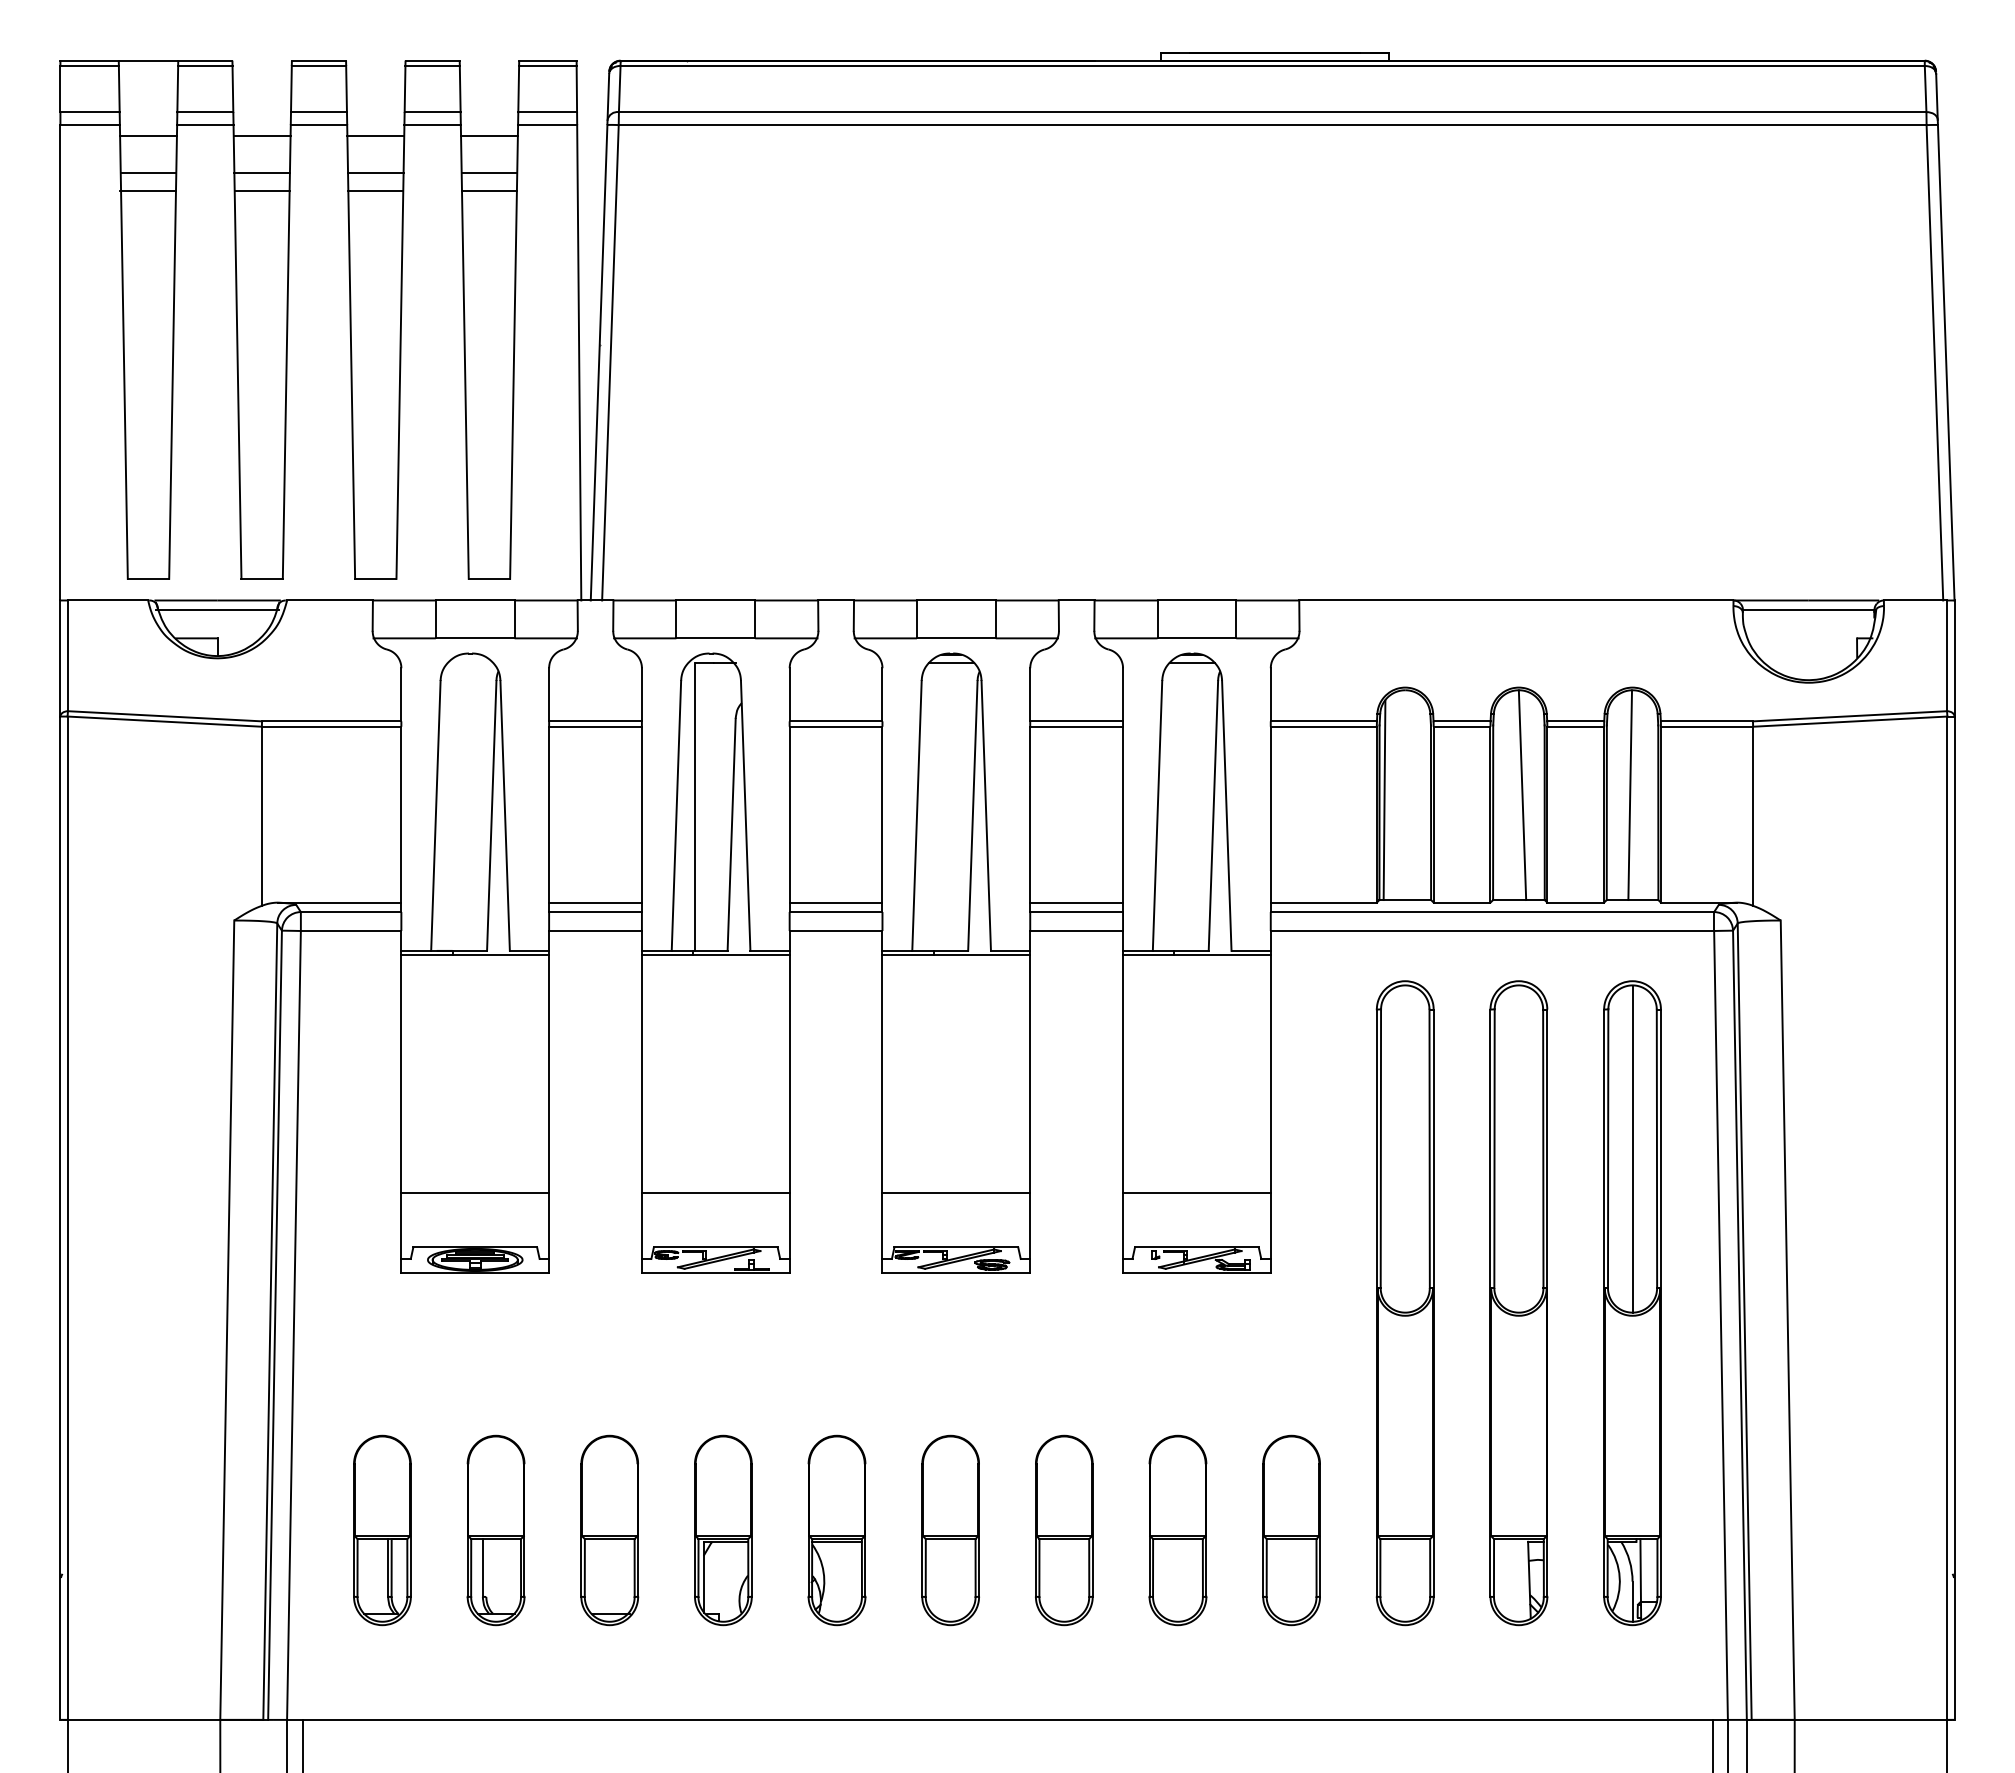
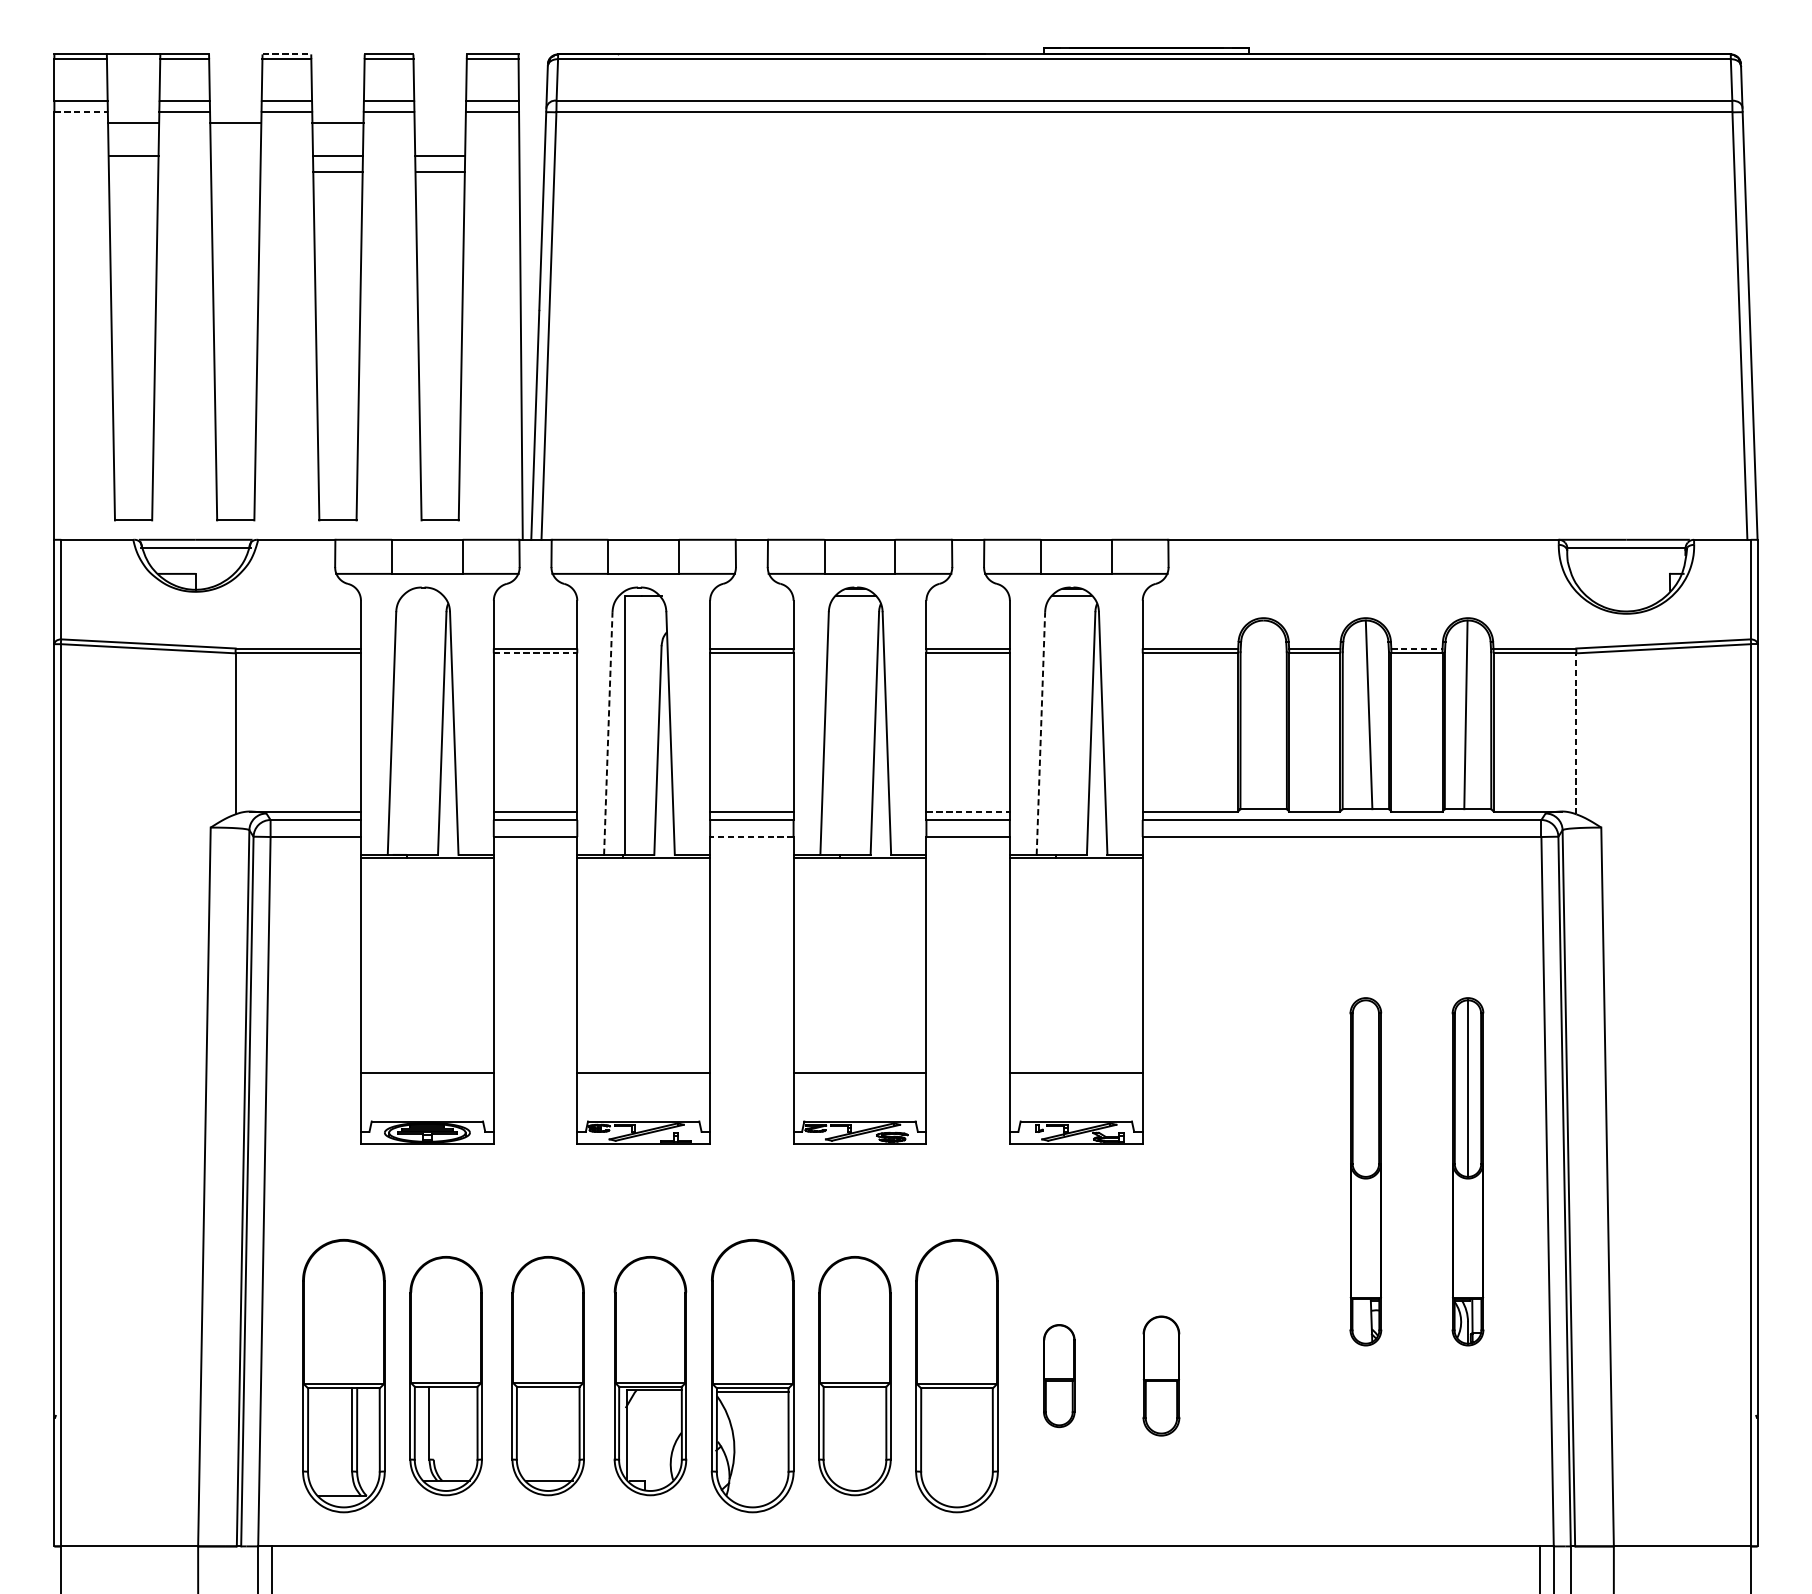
line: (319, 60) -> (287, 54), solid -> dashed
line: (90, 125) -> (81, 112), solid -> dashed
line: (489, 136) -> (440, 122), removed
line: (261, 173) -> (235, 155), removed
line: (147, 191) -> (132, 172), removed
line: (261, 191) -> (235, 172), removed
line: (1575, 721) -> (1416, 648), solid -> dashed
line: (596, 726) -> (536, 653), solid -> dashed
line: (1384, 800) -> (1244, 719), removed
line: (676, 815) -> (608, 733), solid -> dashed
line: (1157, 815) -> (1040, 733), solid -> dashed
line: (1753, 816) -> (1576, 734), solid -> dashed
line: (1077, 902) -> (968, 811), solid -> dashed
line: (835, 931) -> (751, 837), solid -> dashed
part: (1404, 1303) -> (1262, 1171), removed
part: (1518, 1303) -> (1365, 1171), size x0.6
part: (1632, 1303) -> (1468, 1171), size x0.6
part: (382, 1530) -> (344, 1376), size x1.6
part: (495, 1530) -> (445, 1376), size x1.4
part: (609, 1530) -> (548, 1376), size x1.4
part: (723, 1530) -> (650, 1376), size x1.4
part: (836, 1530) -> (752, 1376), size x1.6
part: (950, 1530) -> (854, 1376), size x1.4
part: (1064, 1530) -> (957, 1376), size x1.6
part: (1177, 1530) -> (1058, 1376), size x0.6
part: (1291, 1530) -> (1161, 1376), size x0.7

